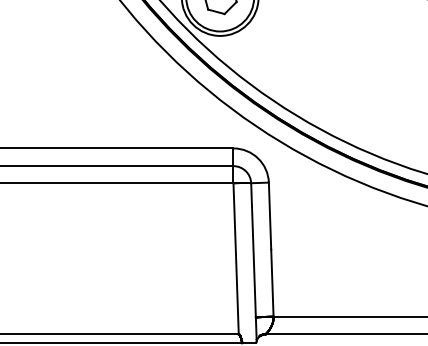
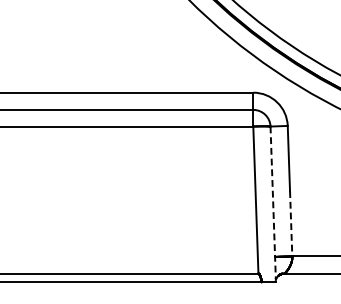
line: (253, 262) -> (272, 203), solid -> dashed
line: (272, 283) -> (291, 224), solid -> dashed

